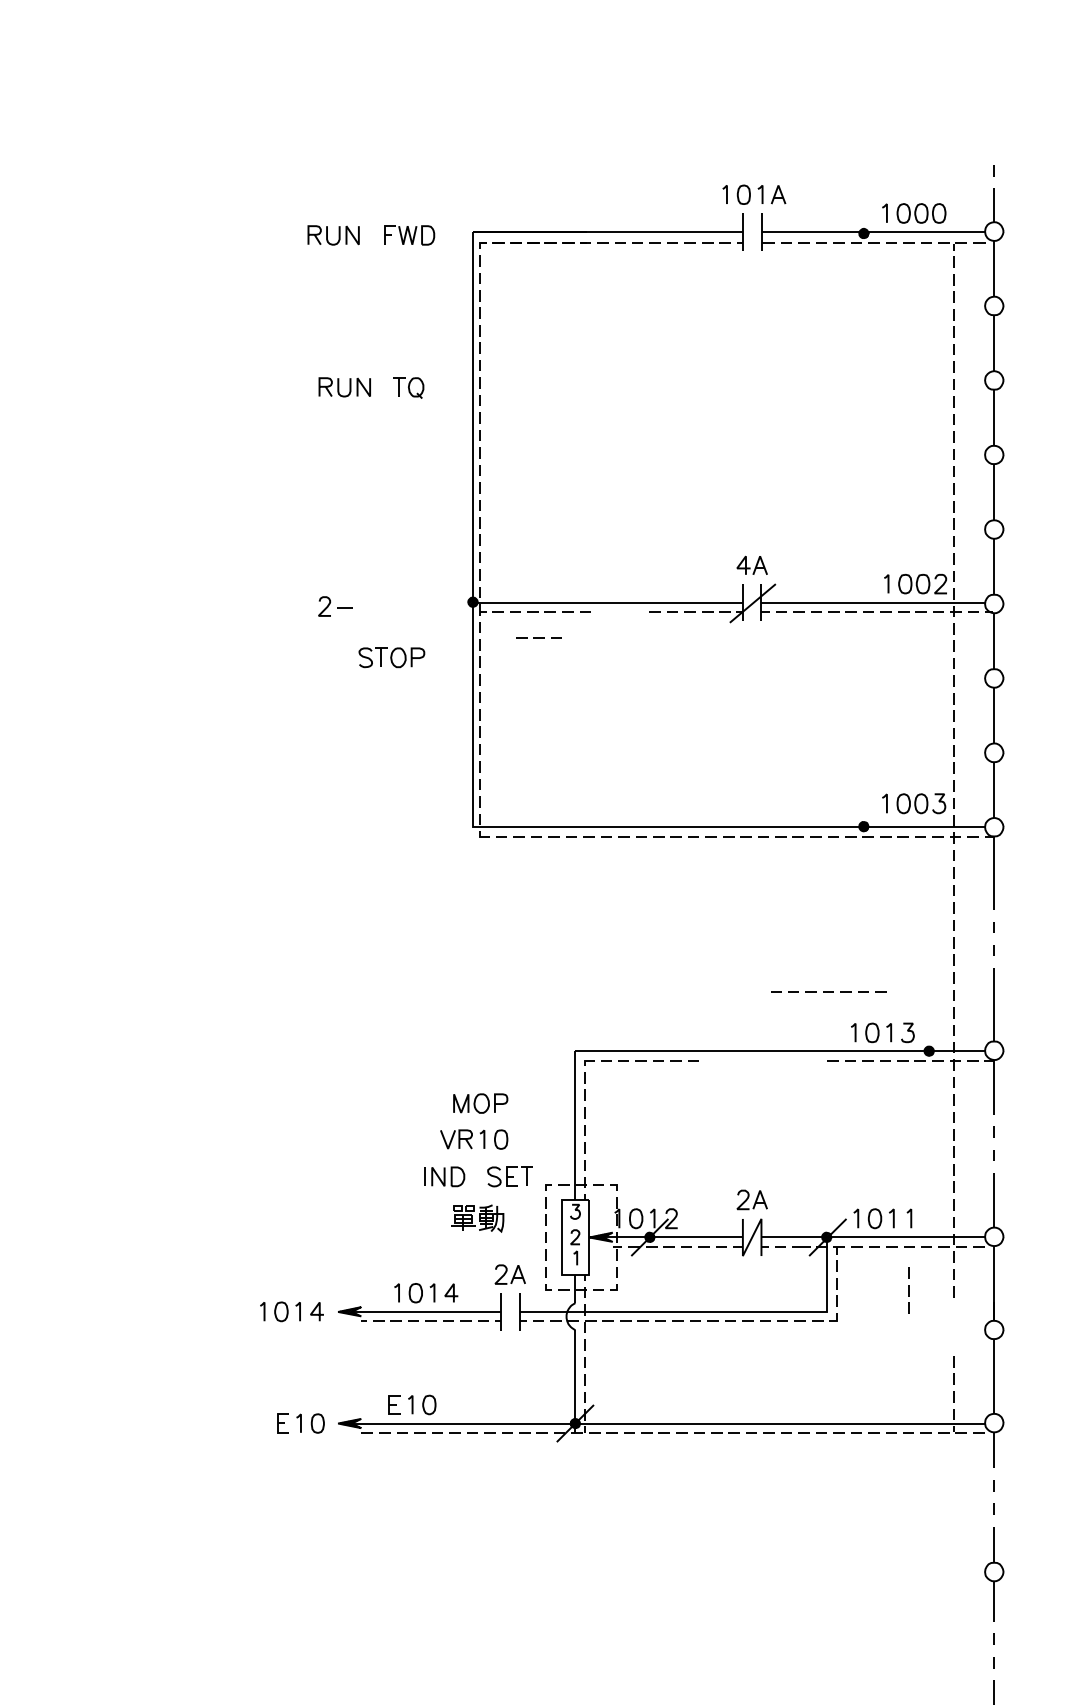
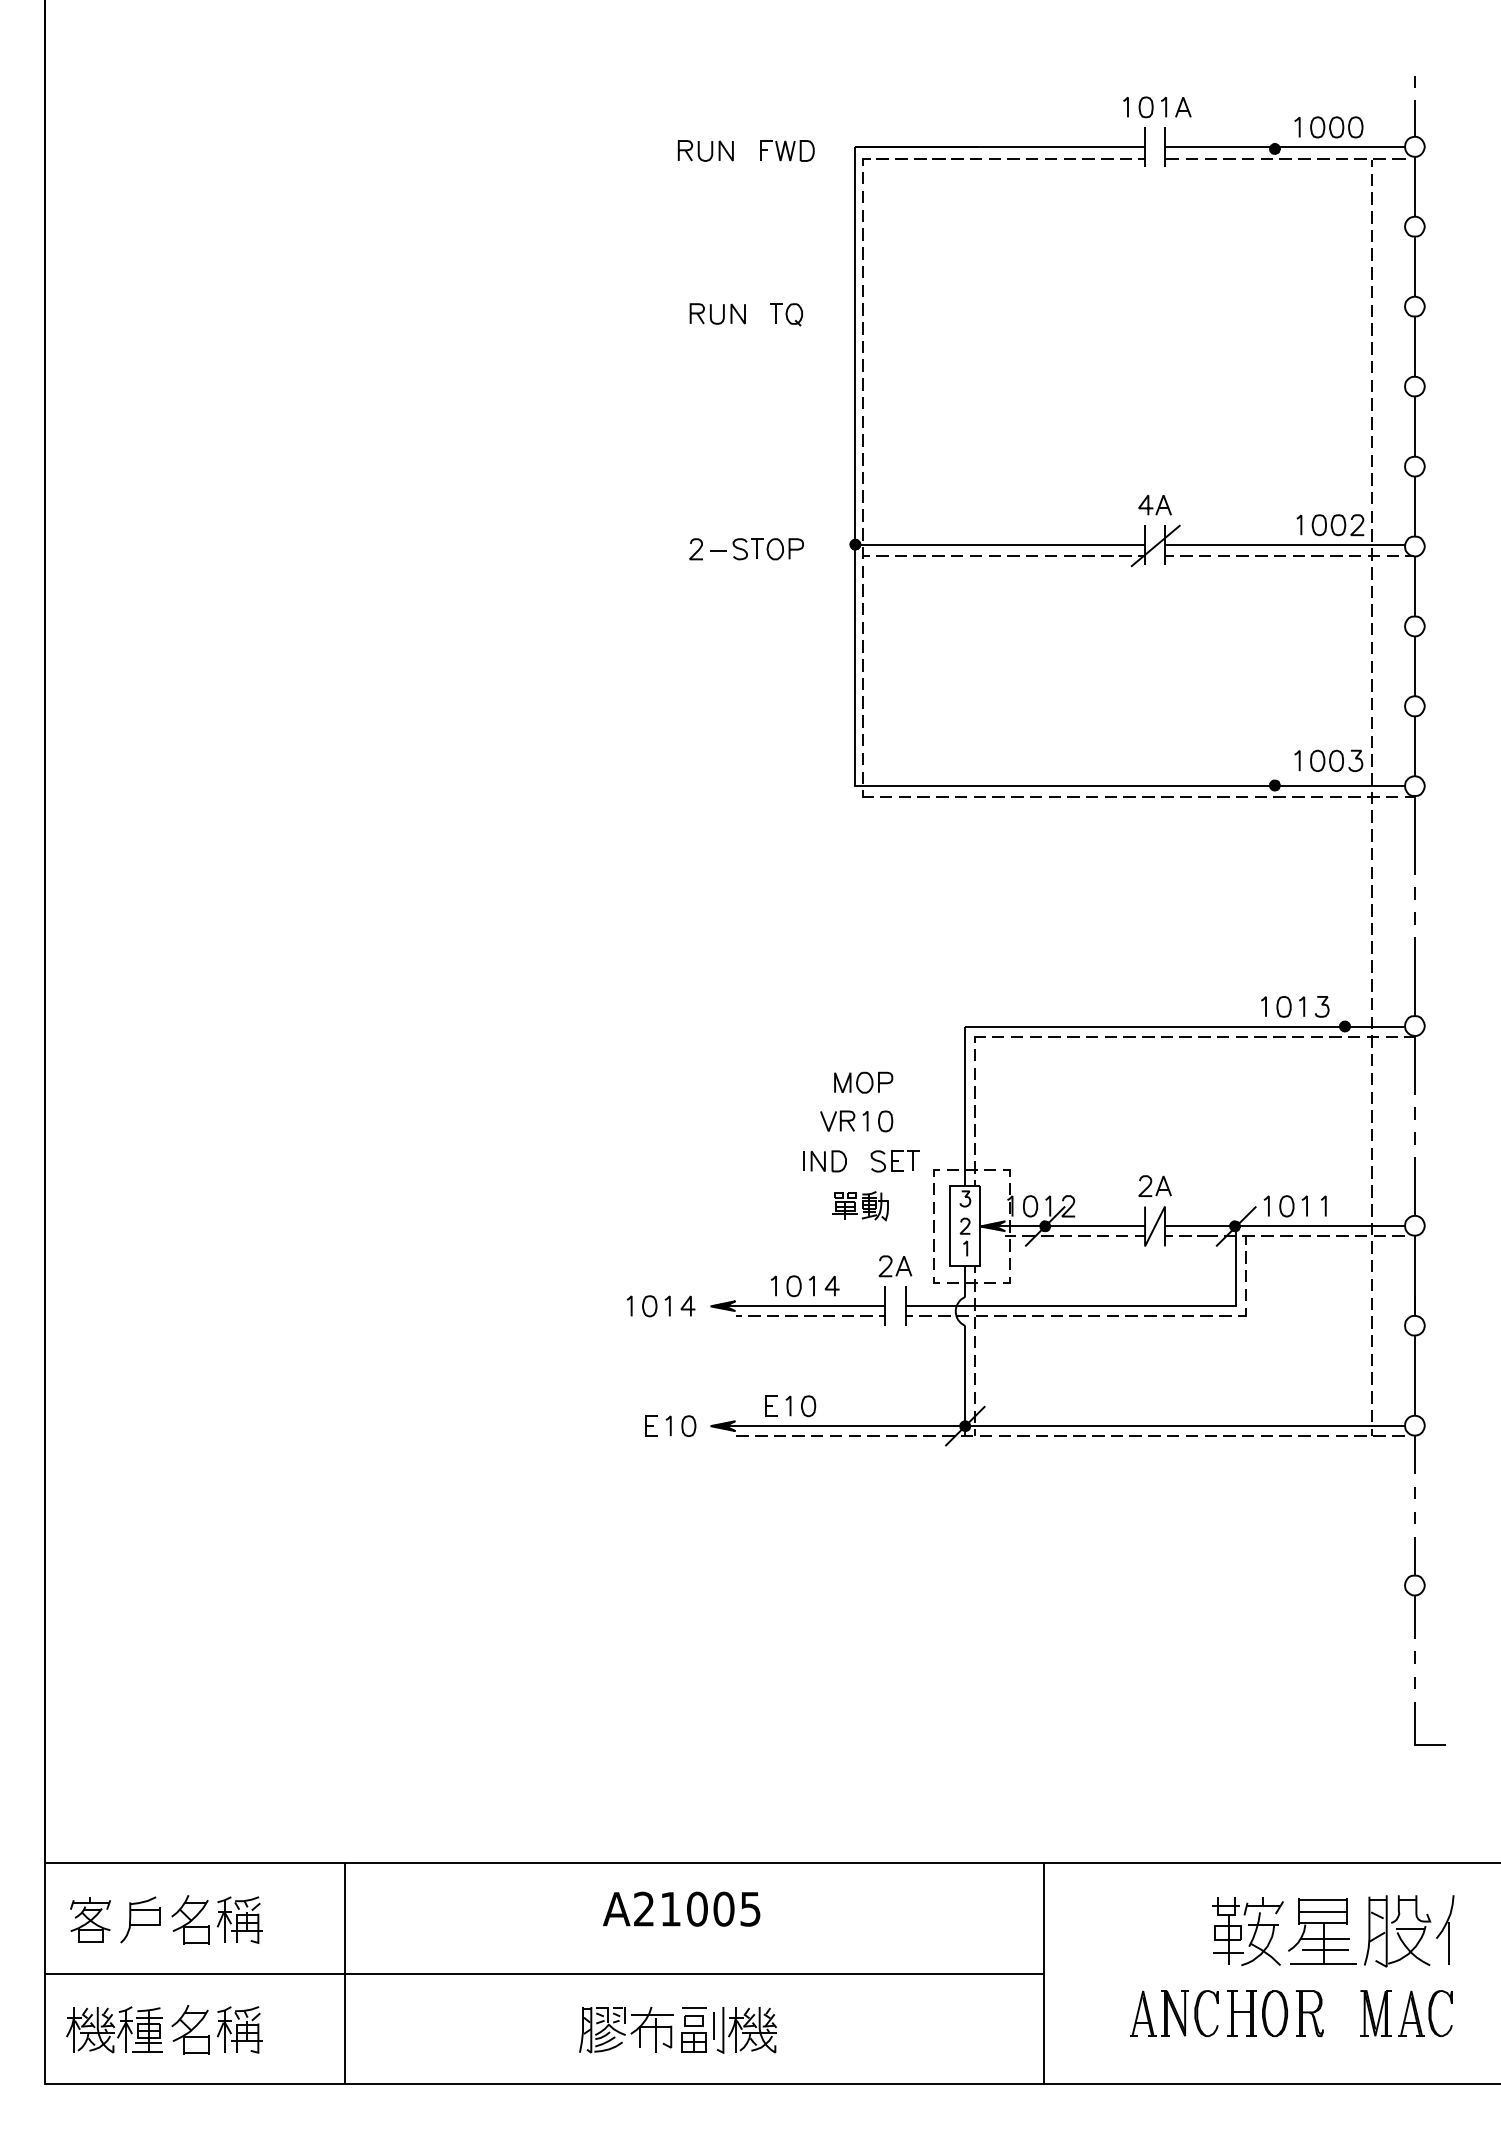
line: (539, 638) -> (1013, 555), moved
part: (391, 657) -> (767, 549), moved
line: (828, 991) -> (1166, 1036), moved
line: (909, 1290) -> (1371, 1322), moved

